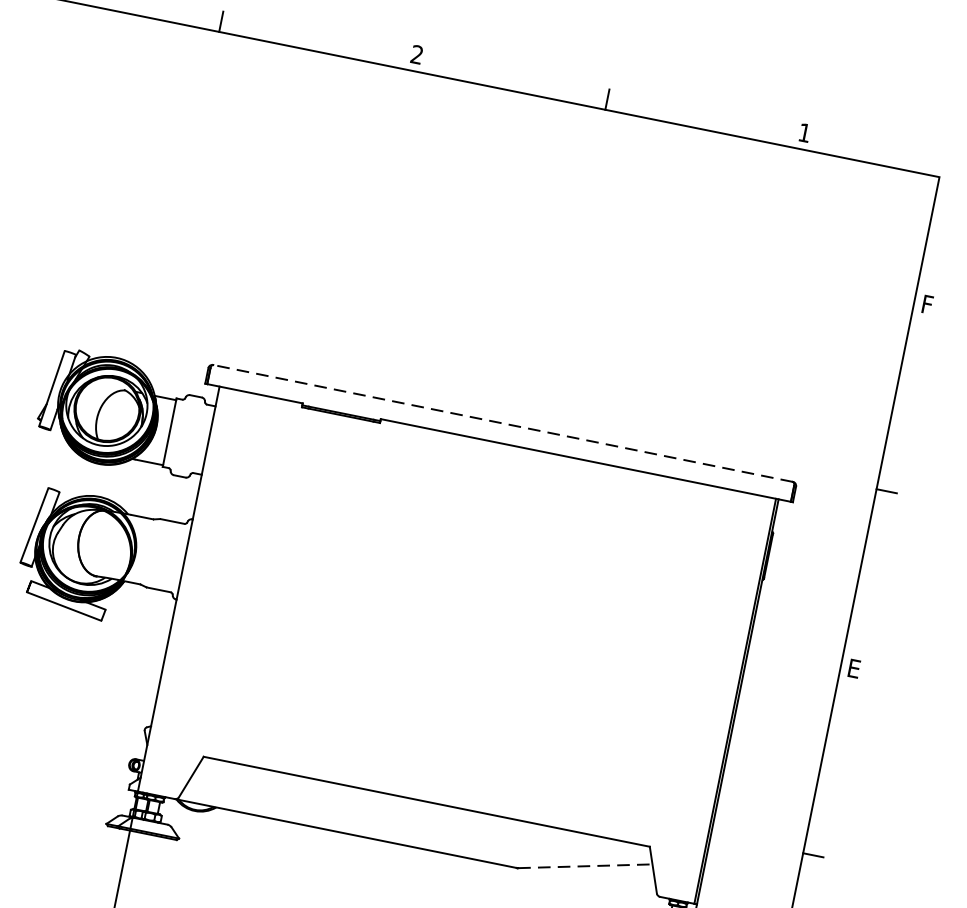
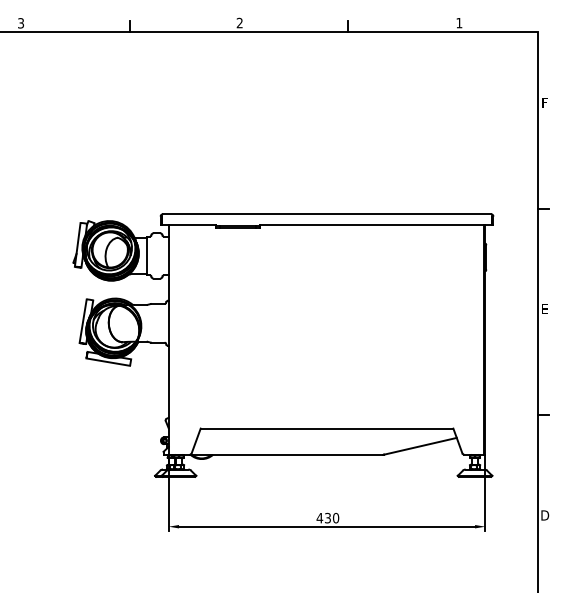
line: (502, 423) -> (326, 214), dashed -> solid
line: (585, 866) -> (420, 446), dashed -> solid

